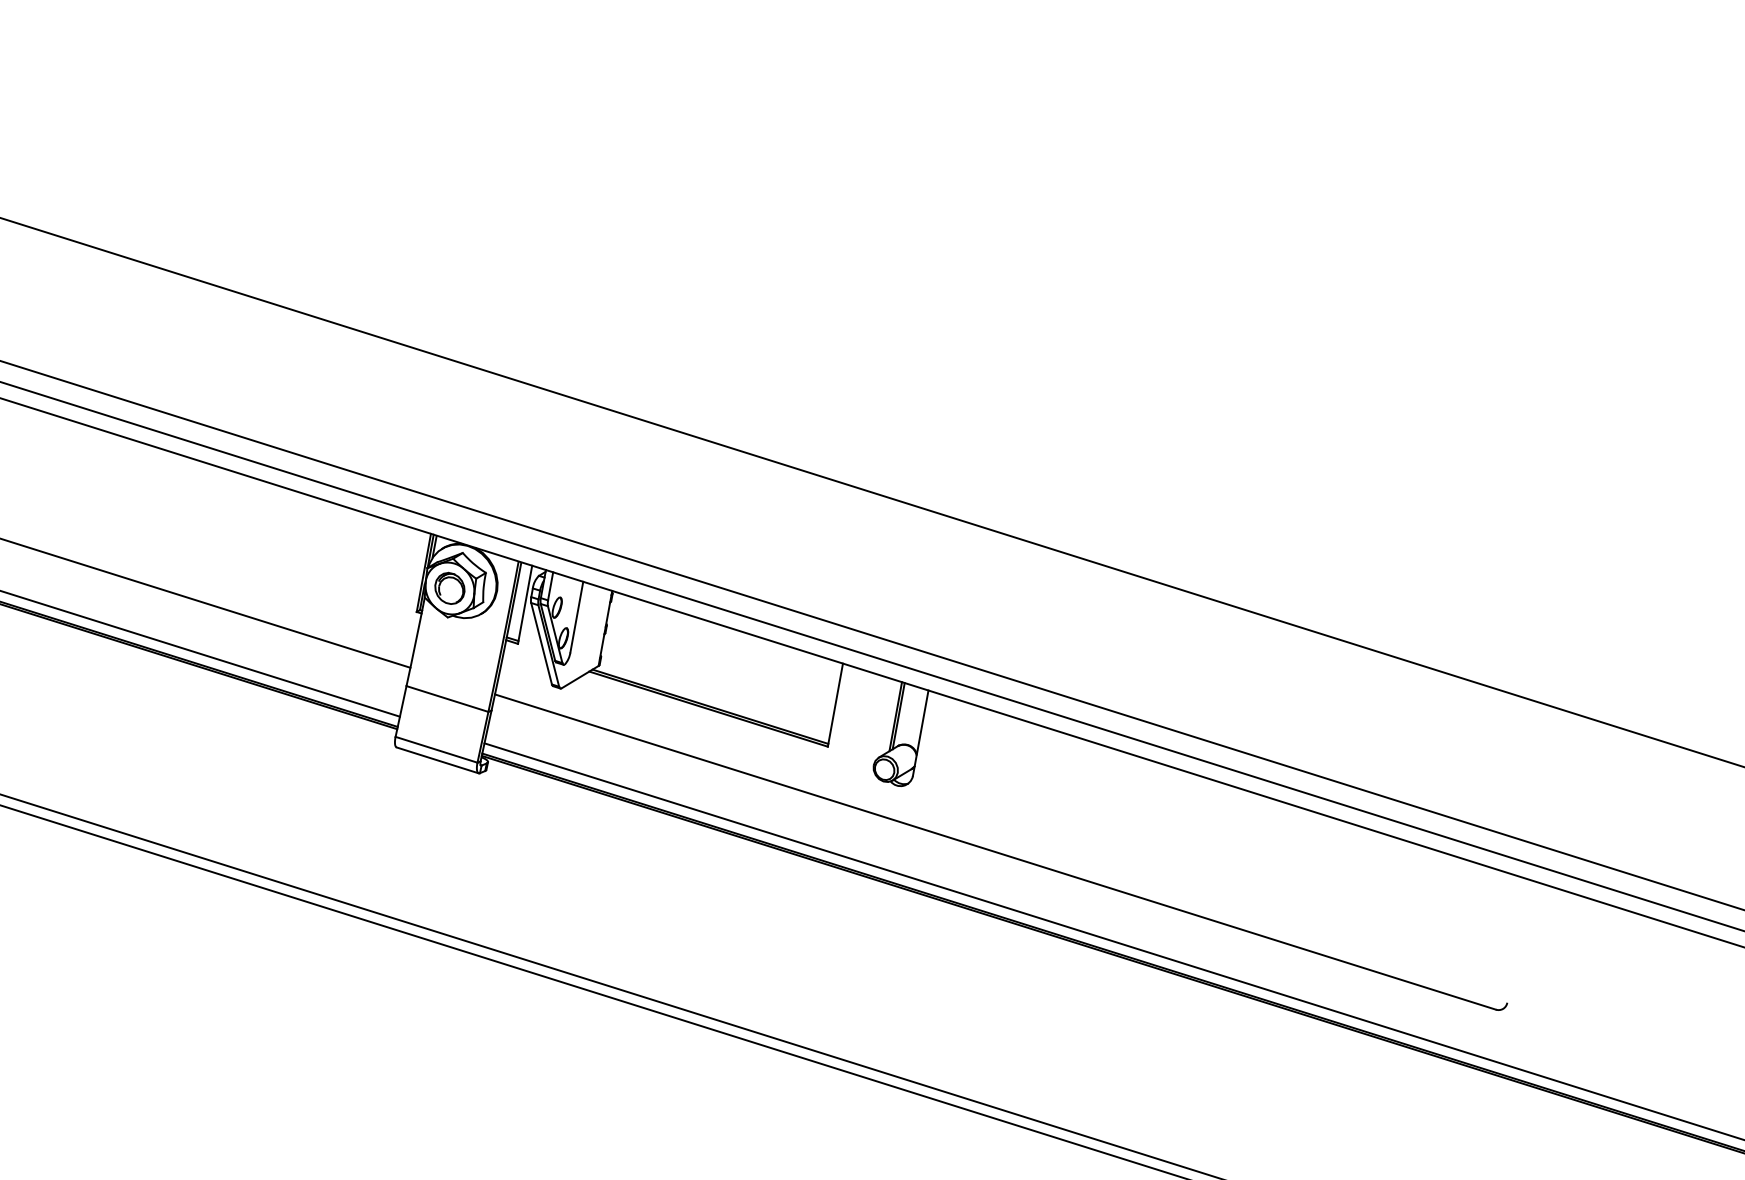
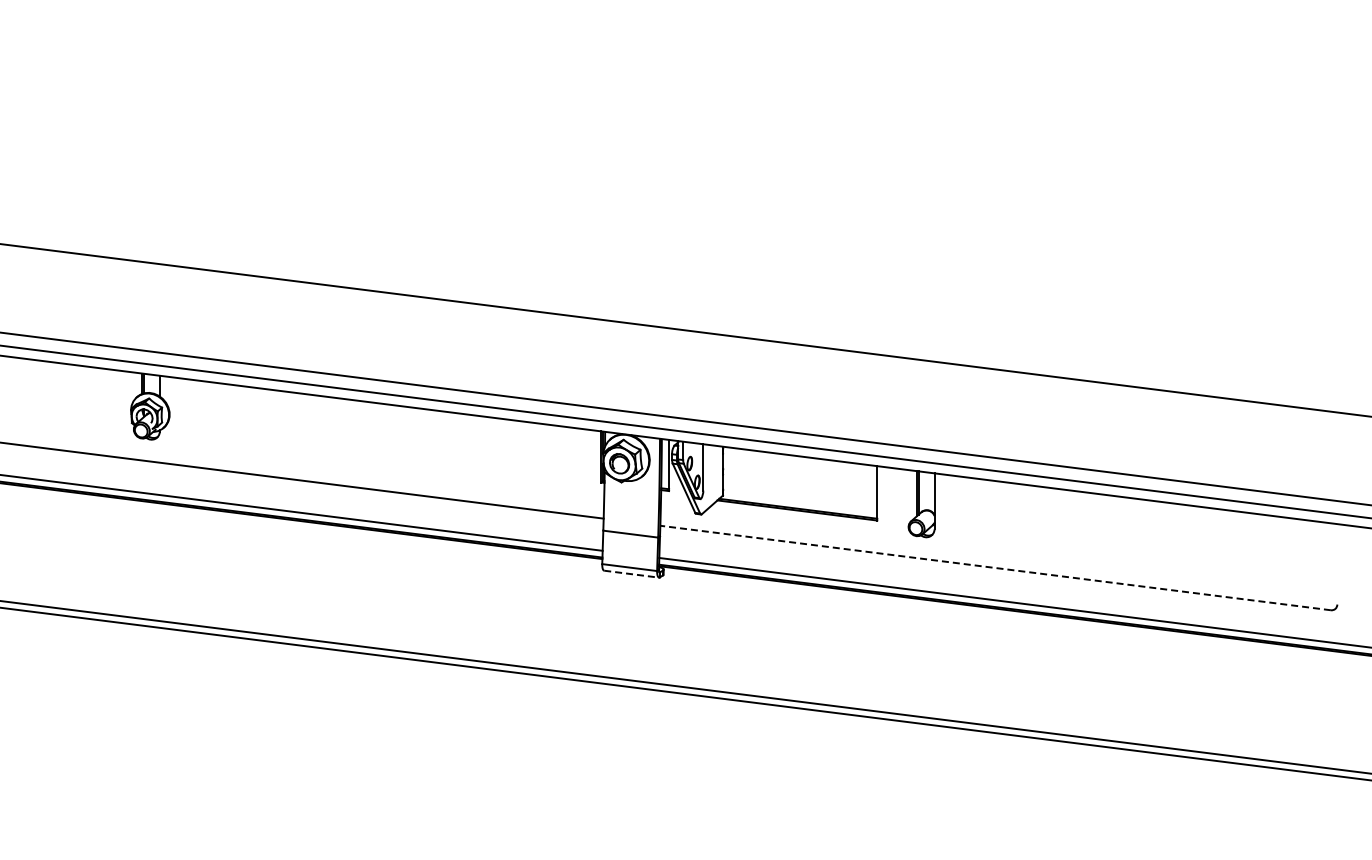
line: (437, 760) -> (631, 574), solid -> dashed
line: (995, 852) -> (995, 568), solid -> dashed

